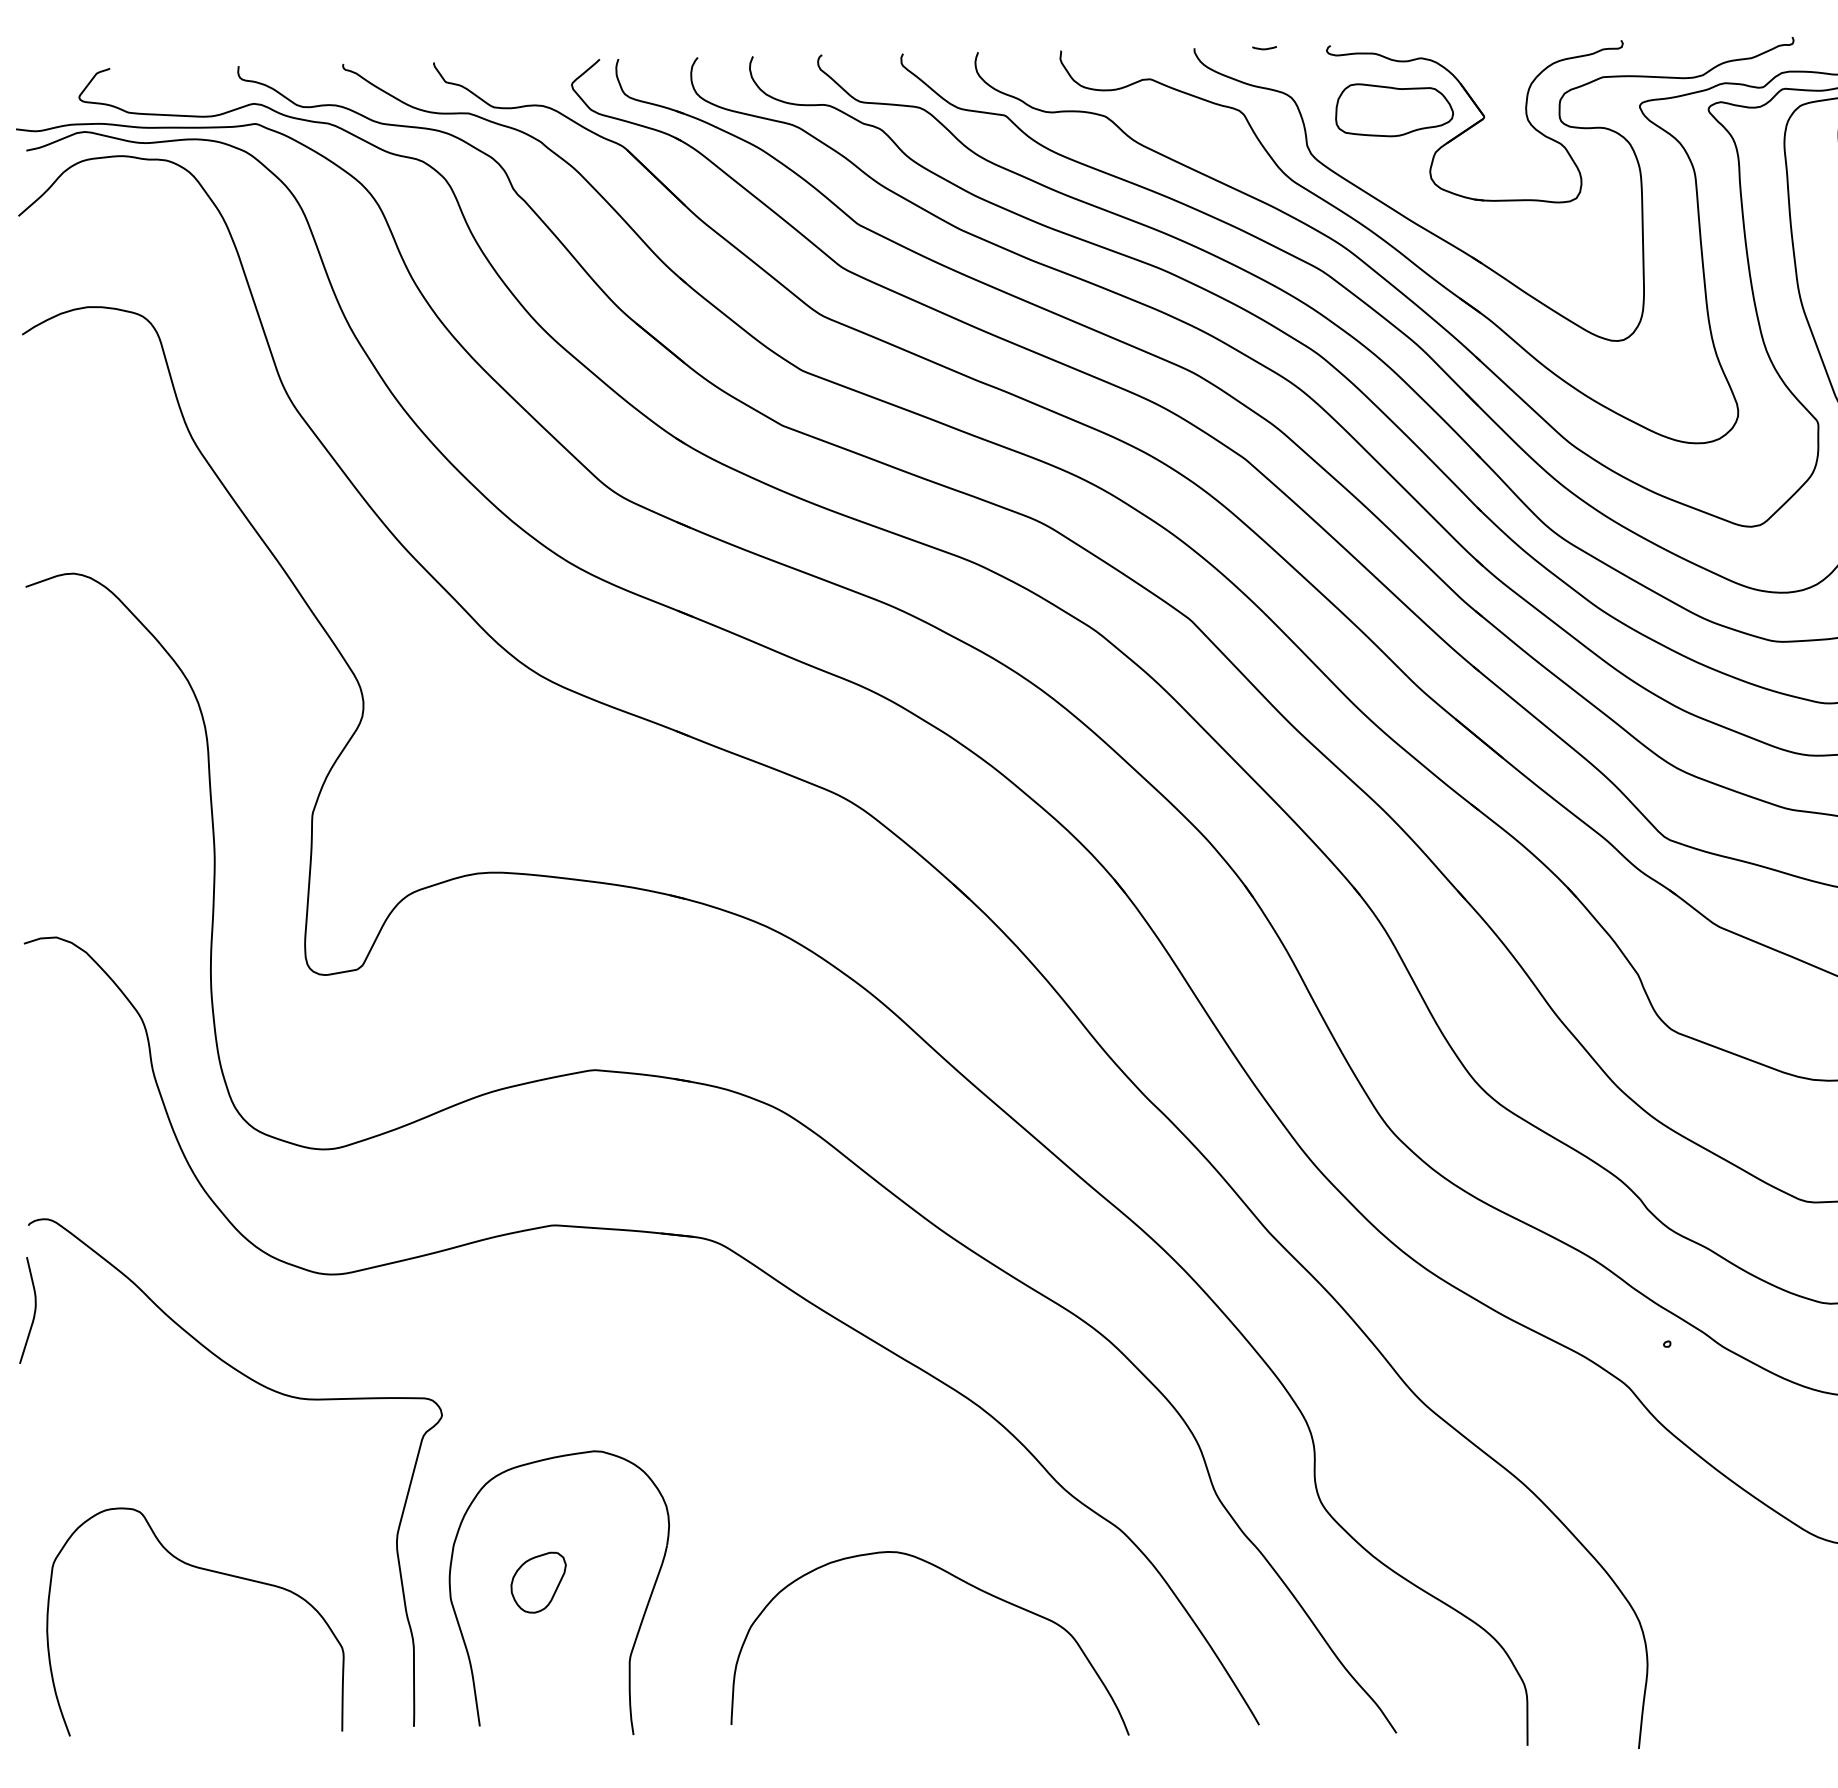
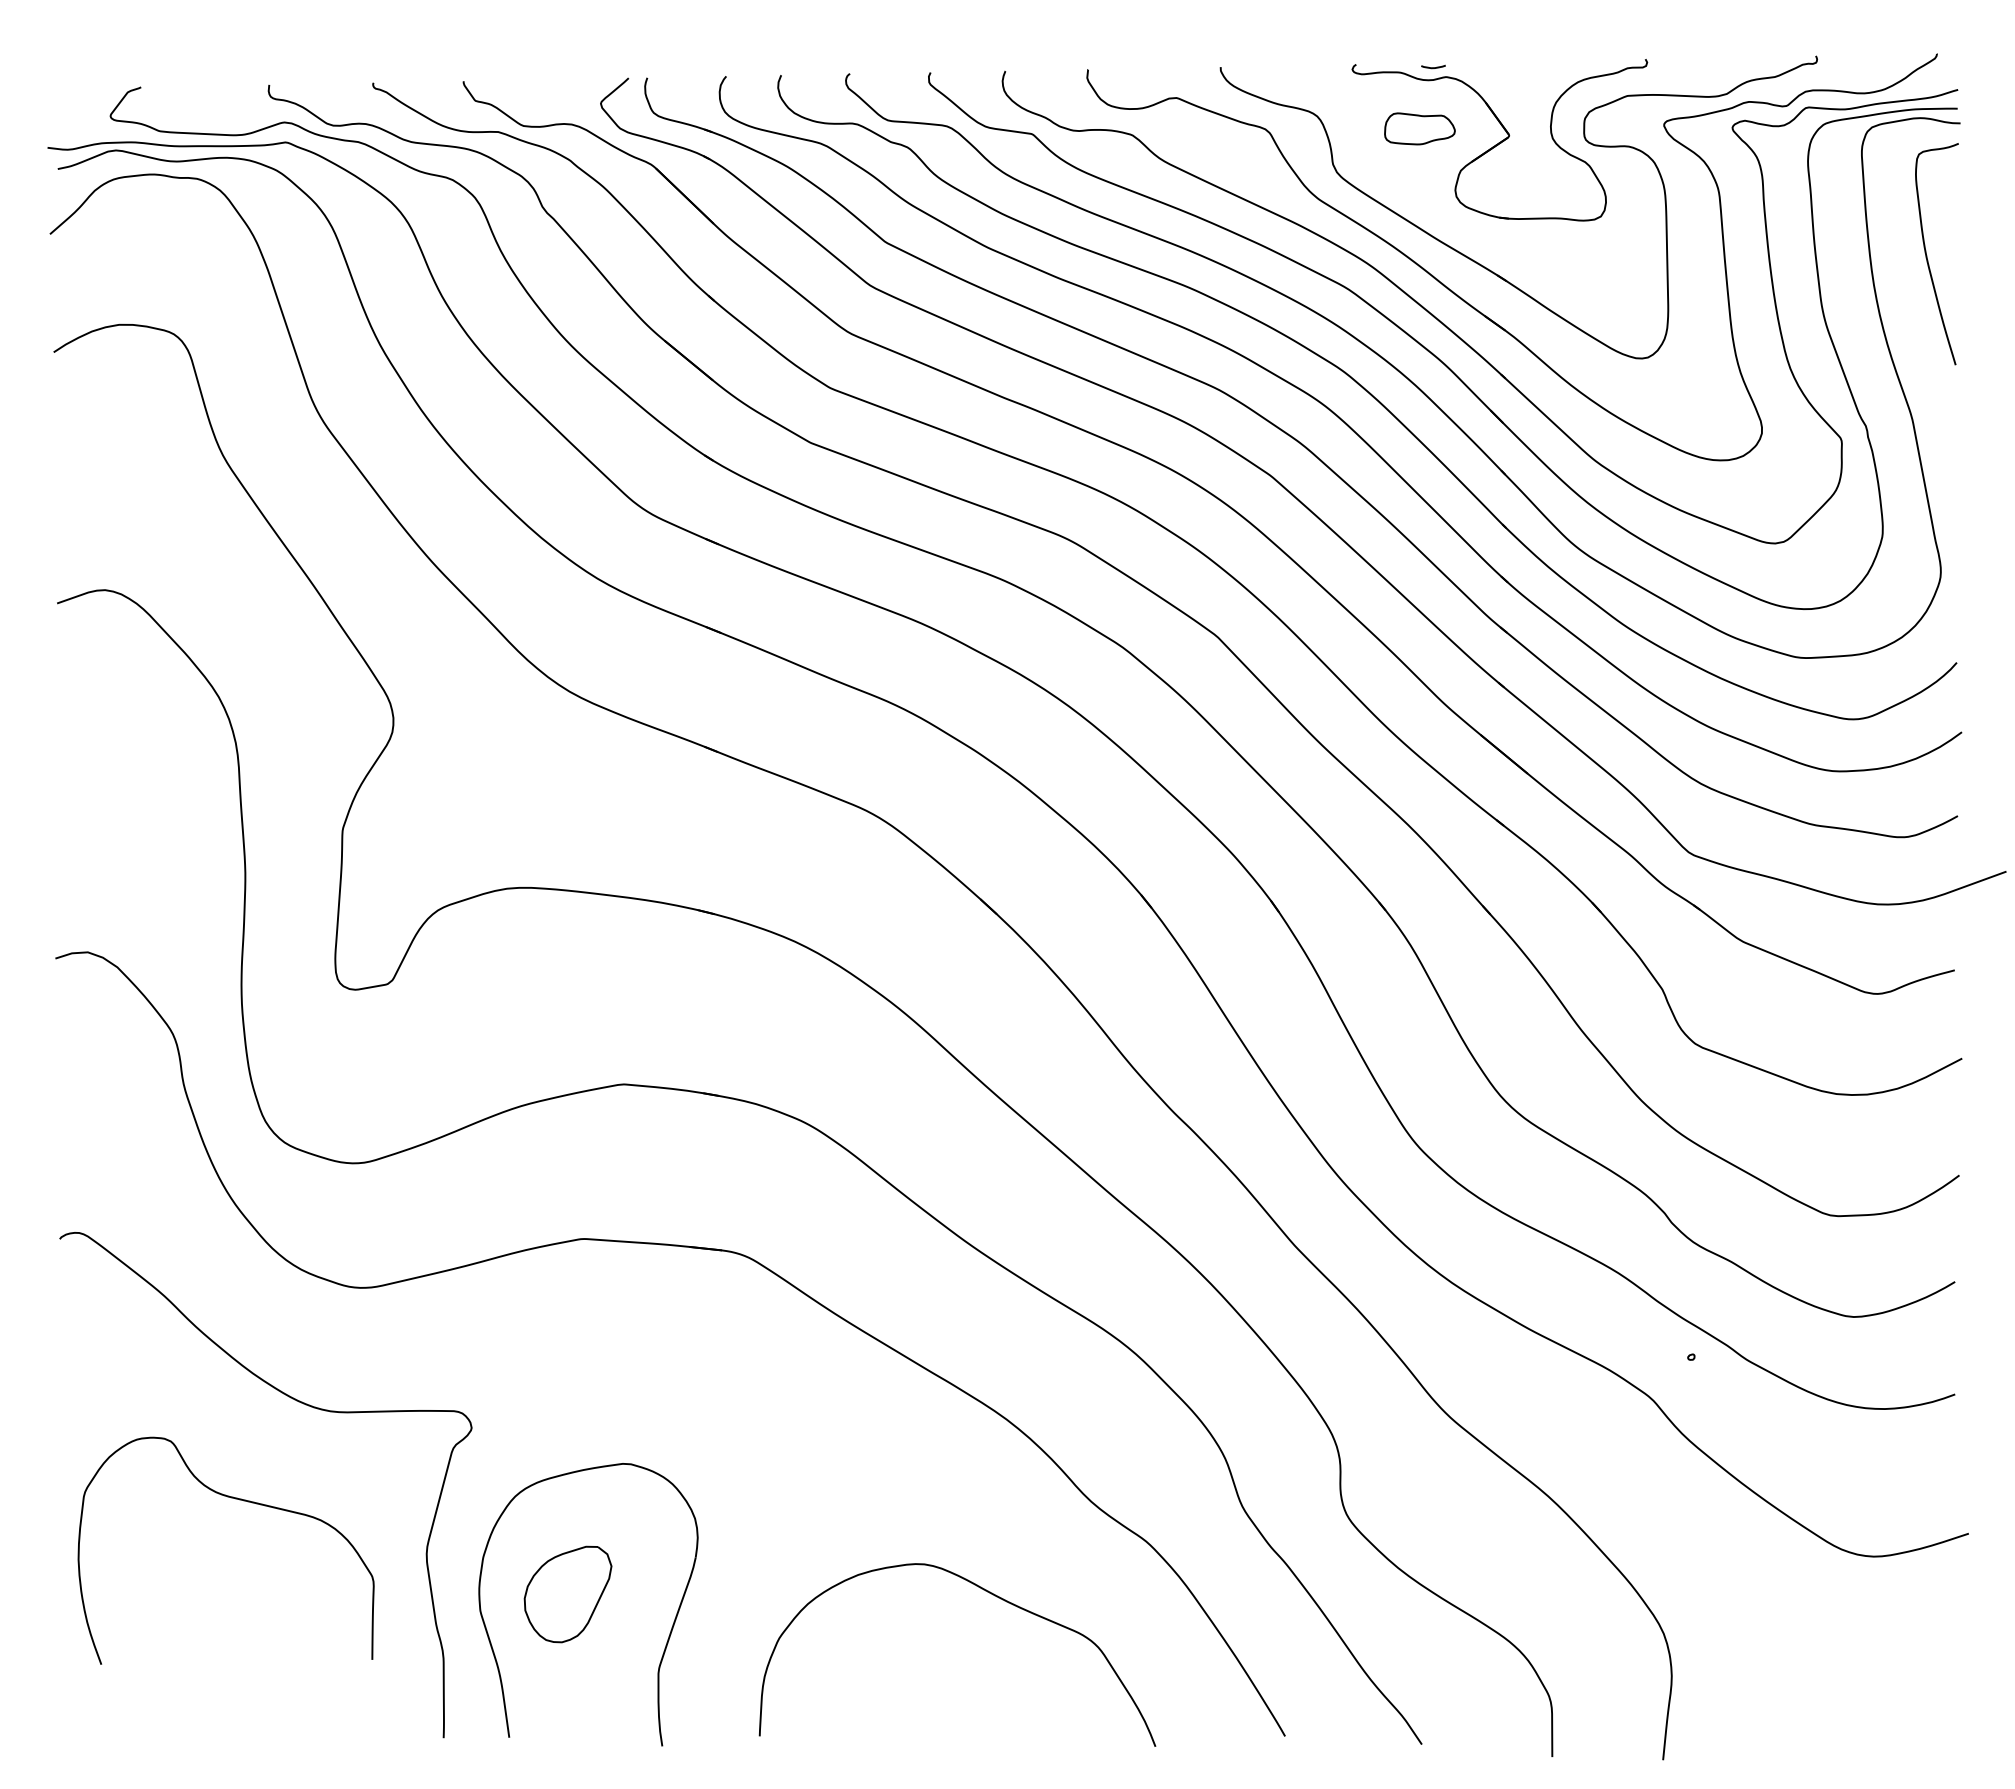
curve: (1264, 48) -> (1433, 67), moved
part: (1394, 109) -> (1419, 128), size x0.6
curve: (34, 1310) -> (65, 1323), removed
curve: (208, 1571) -> (239, 1500), moved
part: (538, 1582) -> (567, 1594), size x1.6

